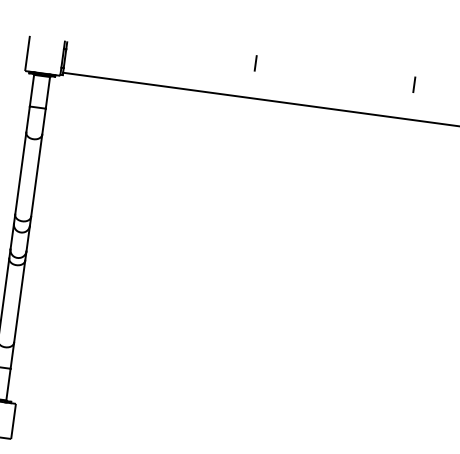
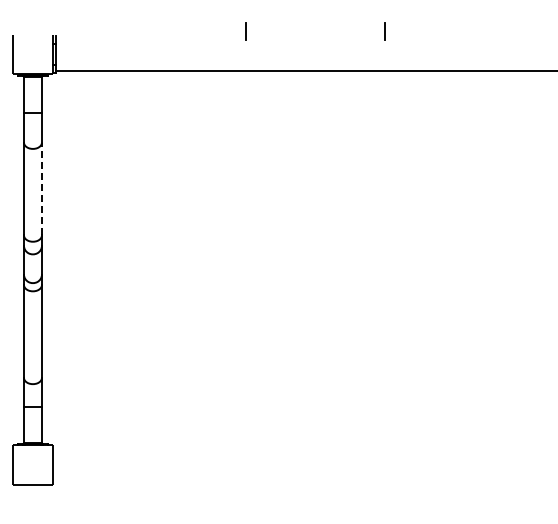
line: (255, 63) -> (245, 31), moved
line: (414, 84) -> (384, 31), moved
line: (36, 175) -> (41, 188), solid -> dashed

